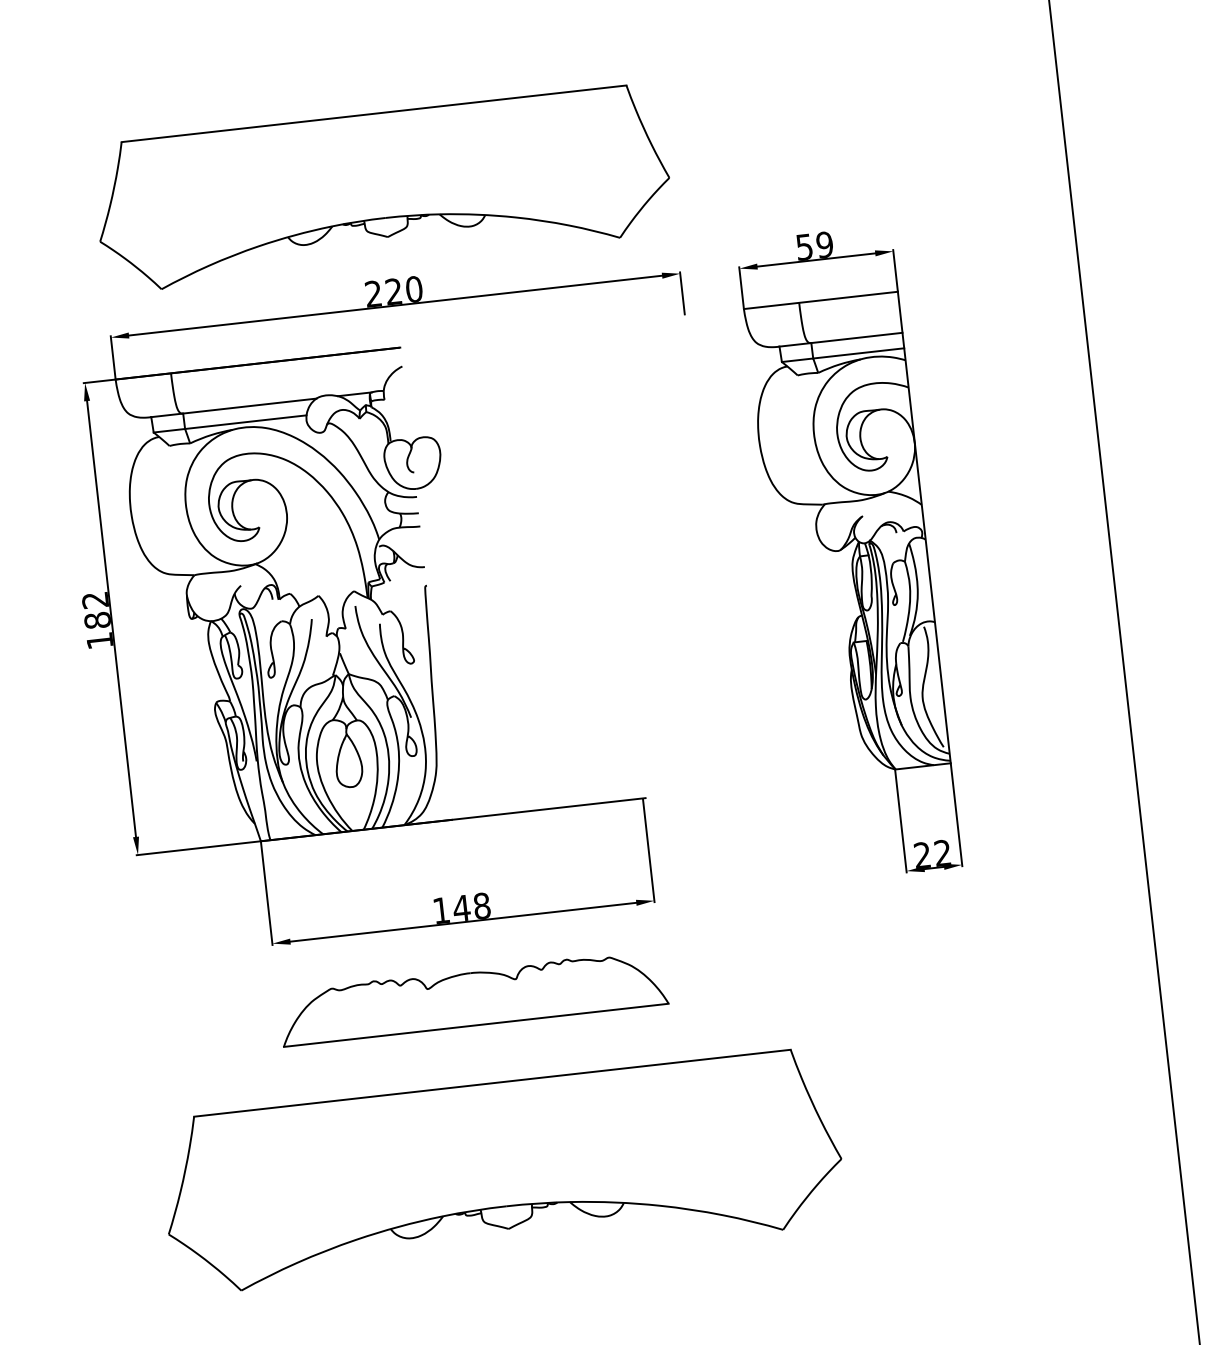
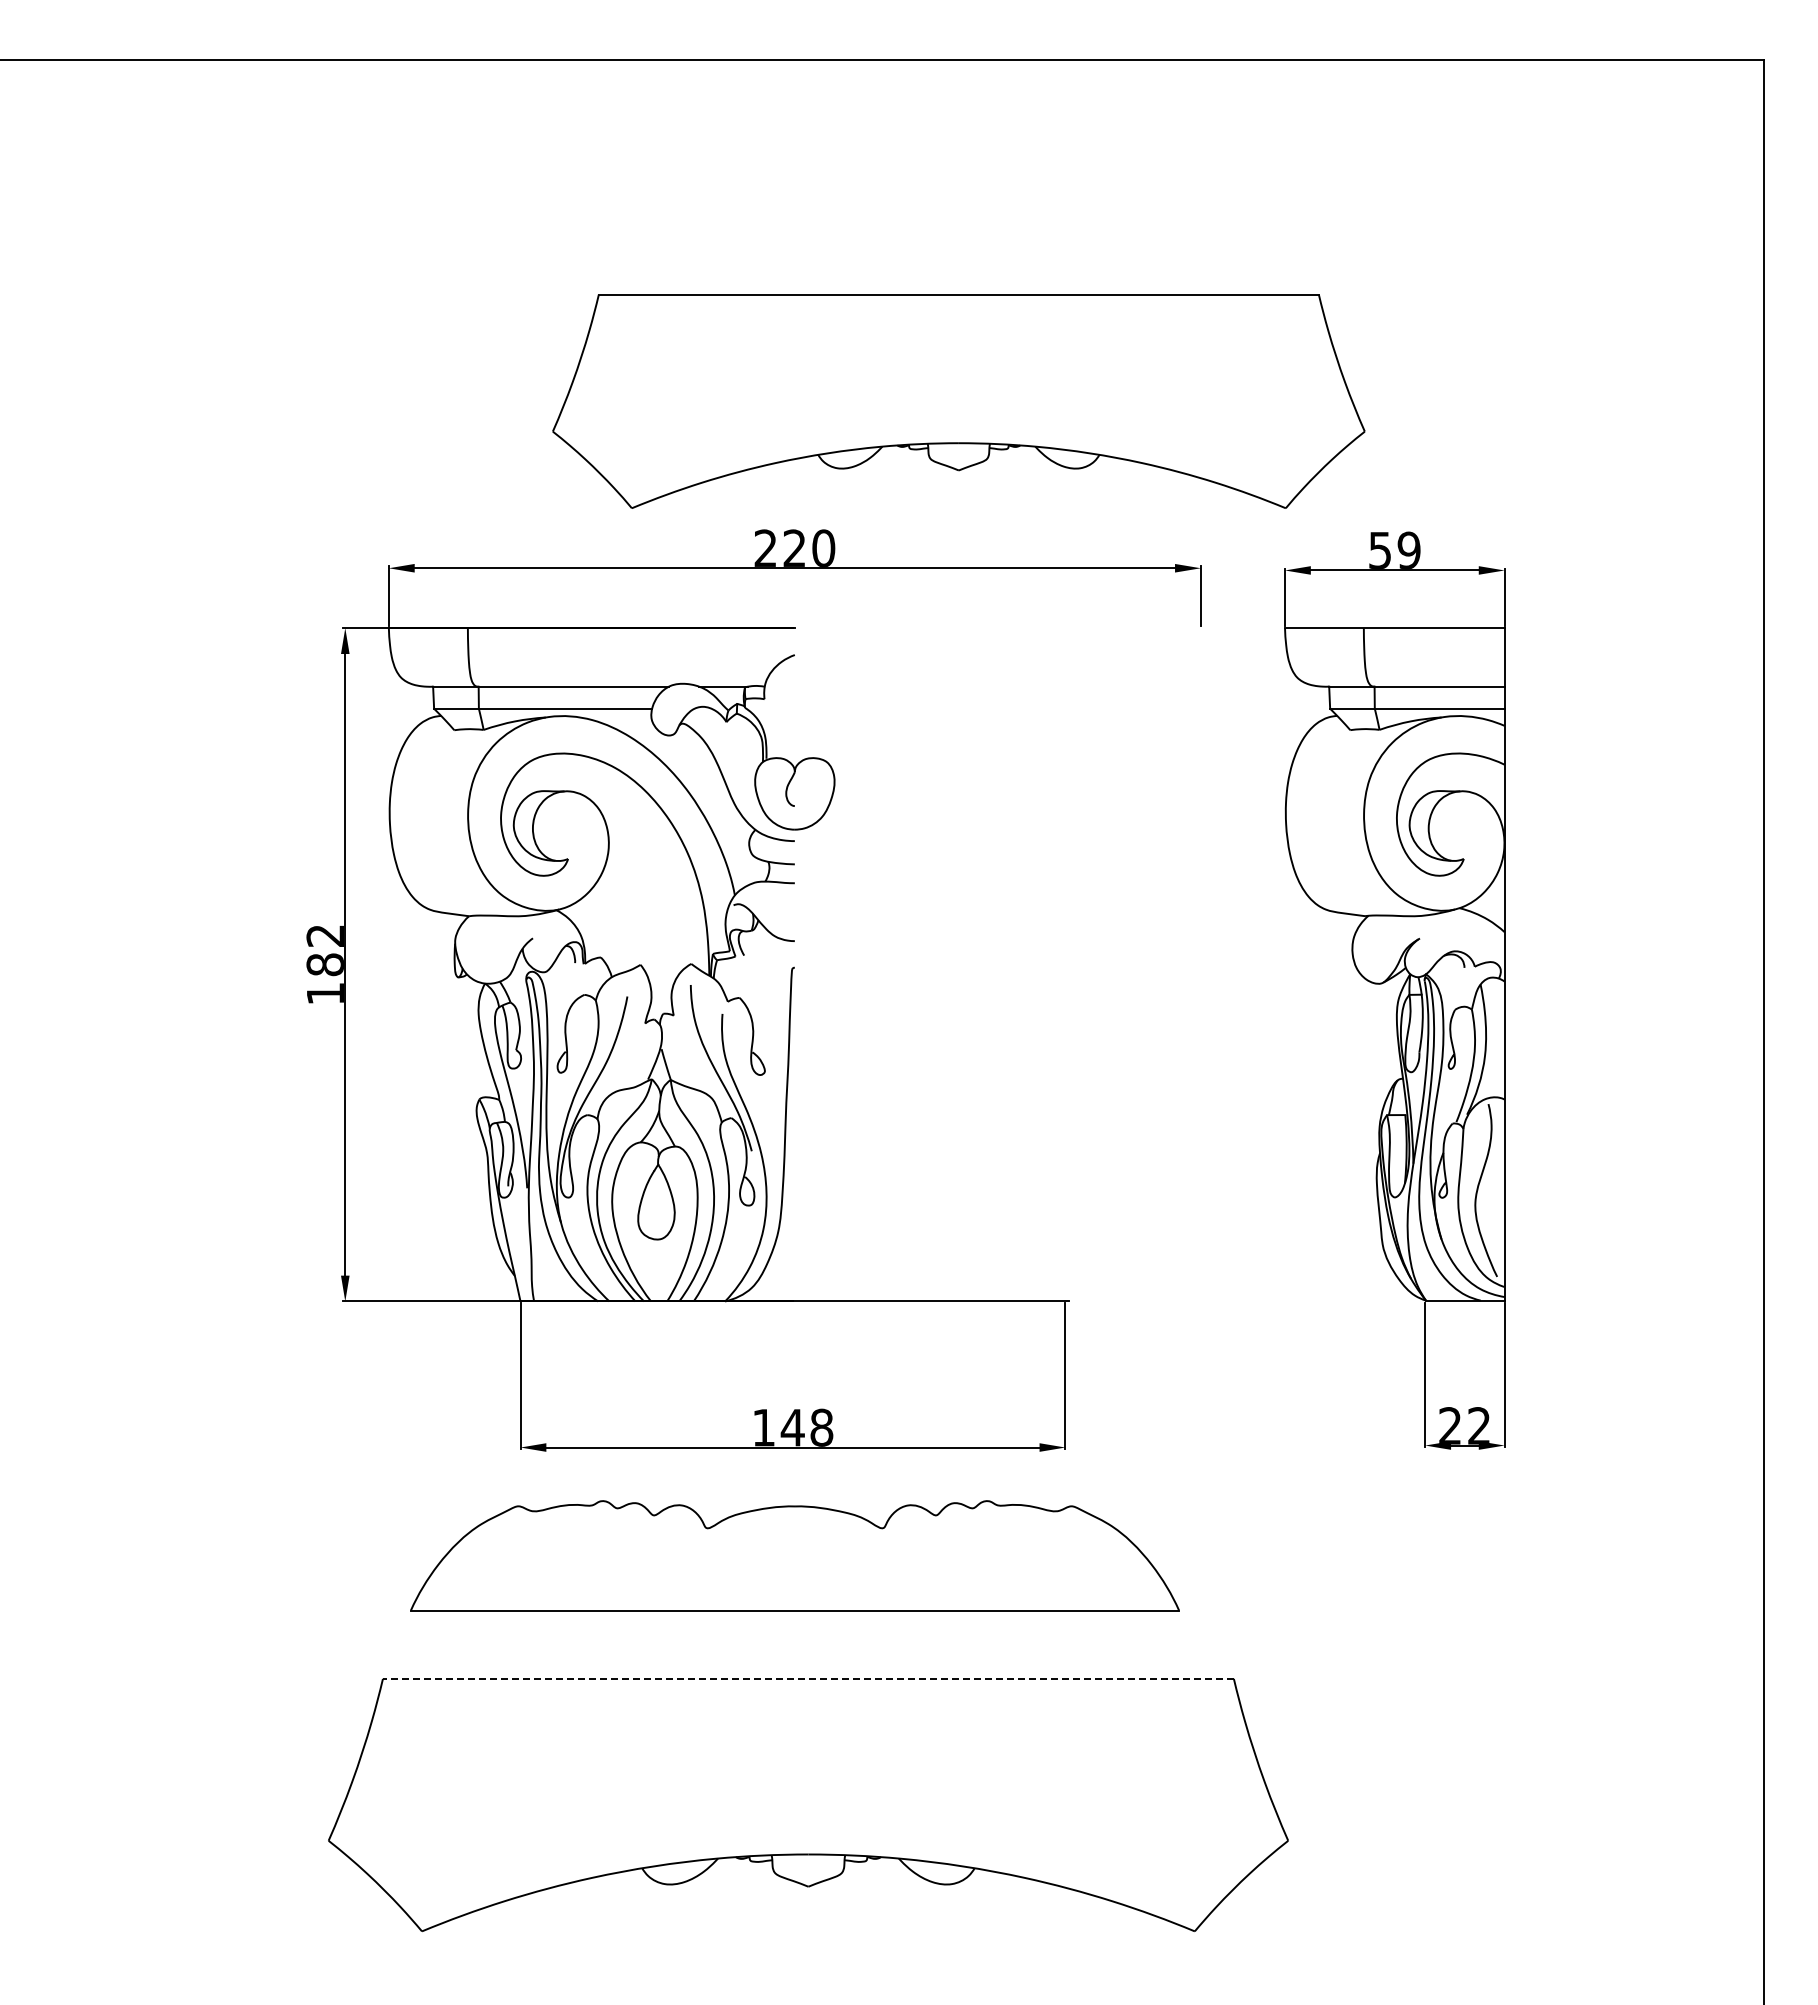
part: (382, 188) -> (958, 401), moved
part: (472, 997) -> (794, 1555), size x1.4
line: (491, 1083) -> (807, 1678), solid -> dashed

